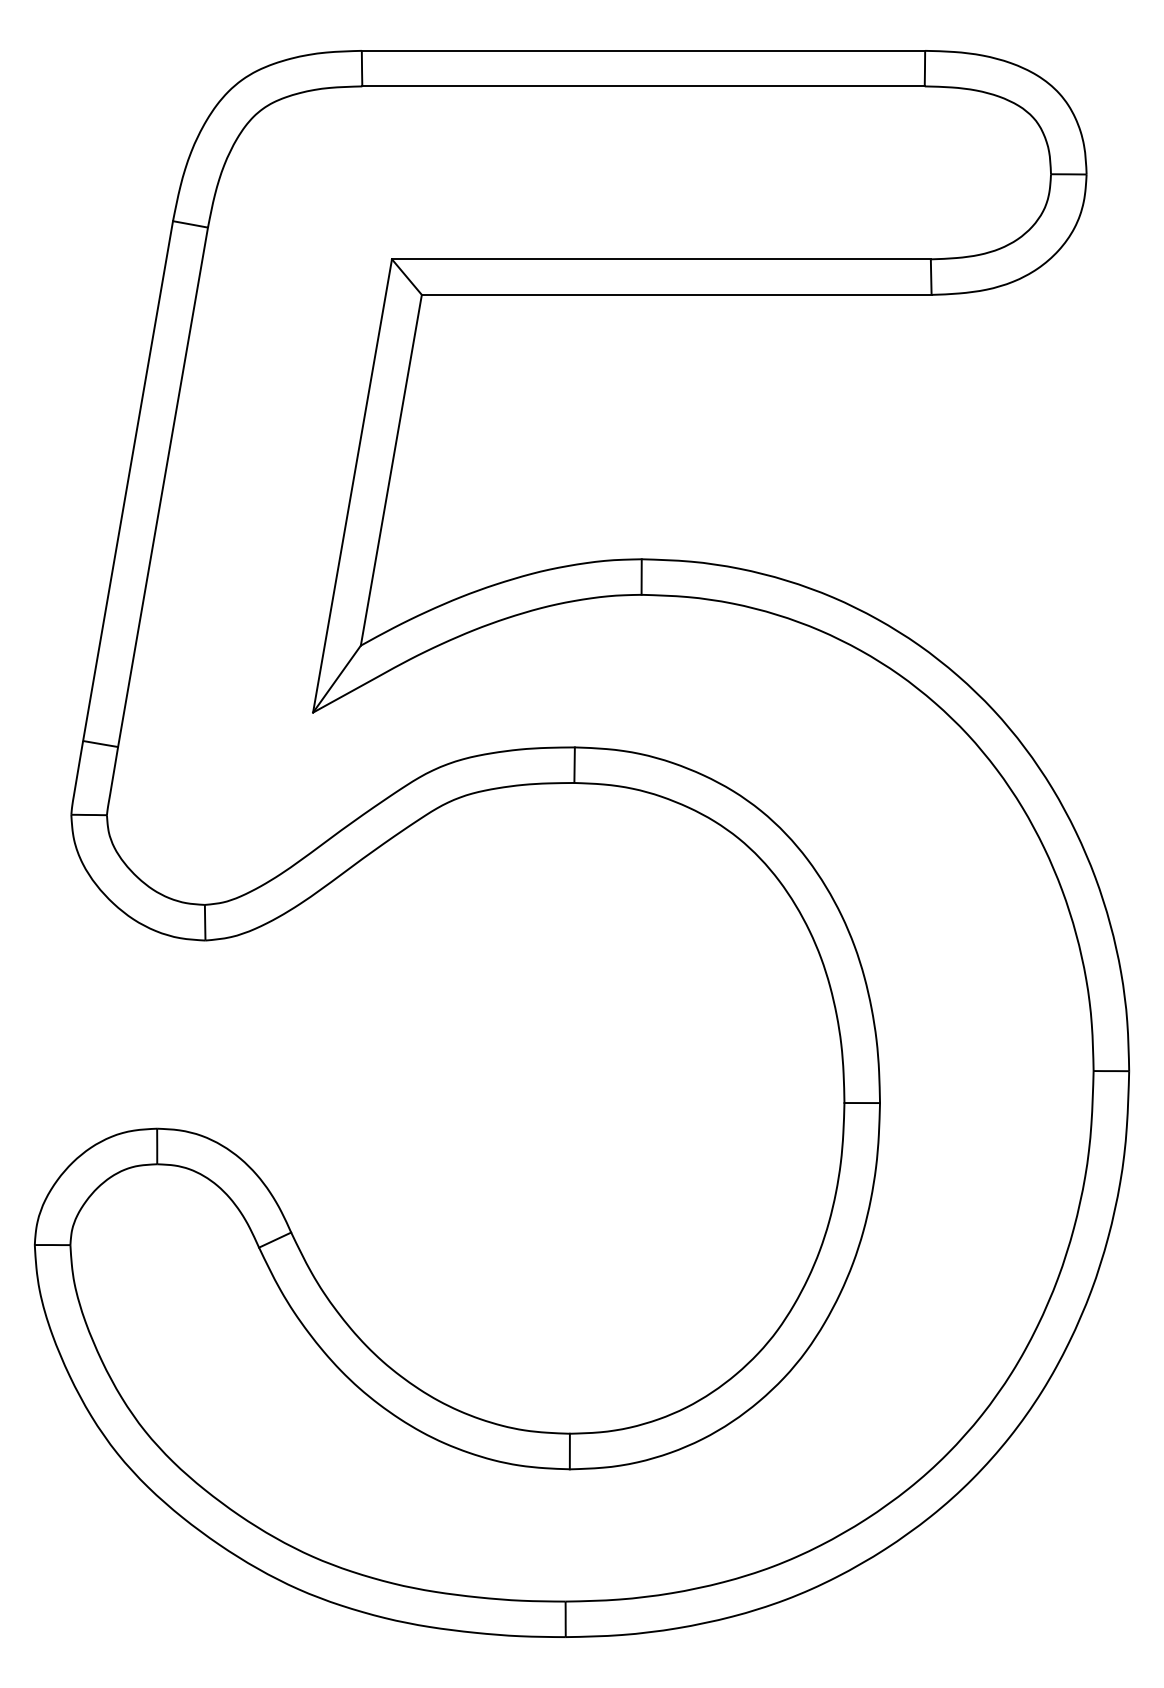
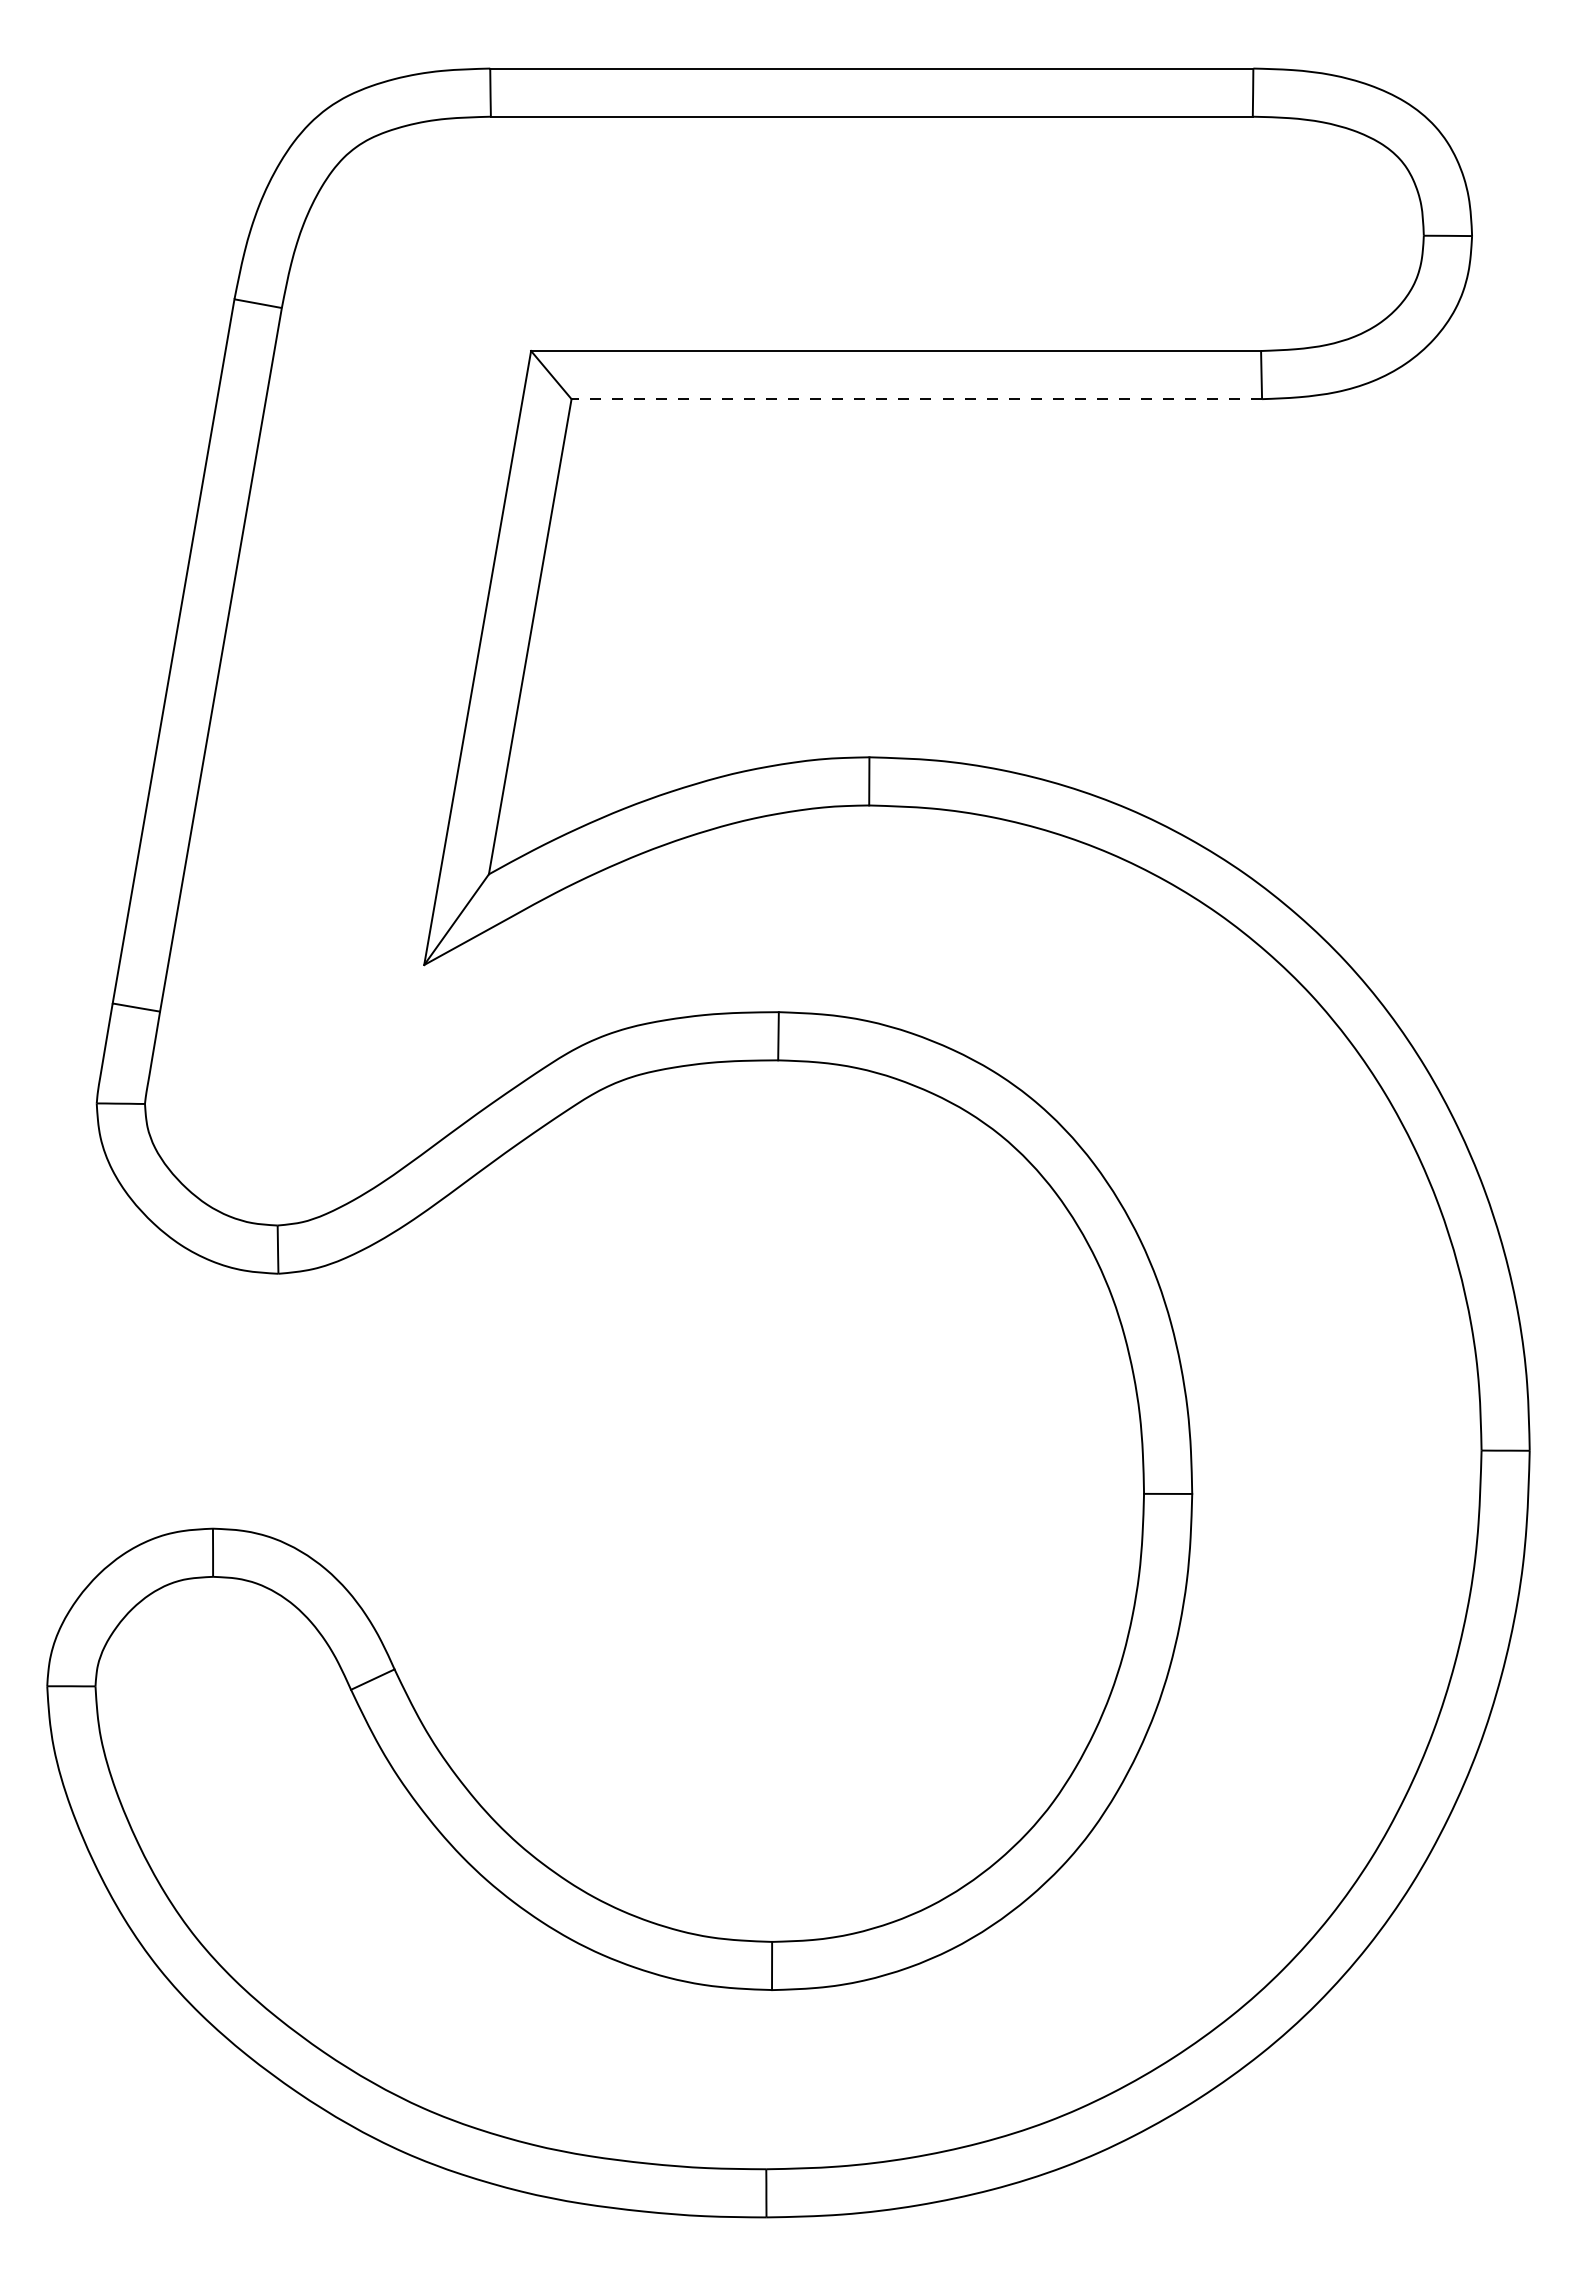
line: (676, 295) -> (916, 399), solid -> dashed

